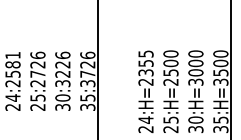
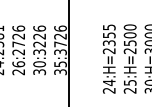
text: (37, 97) -> (18, 63), 25:2726 -> 26:2726

